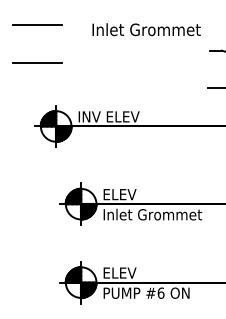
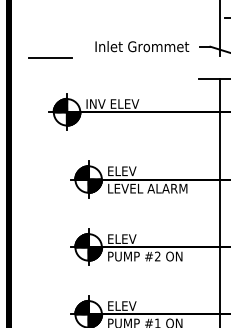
line: (37, 24) -> (50, 24), removed
text: (146, 29) -> (142, 46), moved
text: (153, 214) -> (151, 188), Inlet Grommet -> LEVEL ALARM
text: (160, 293) -> (157, 256), #6 -> #2

